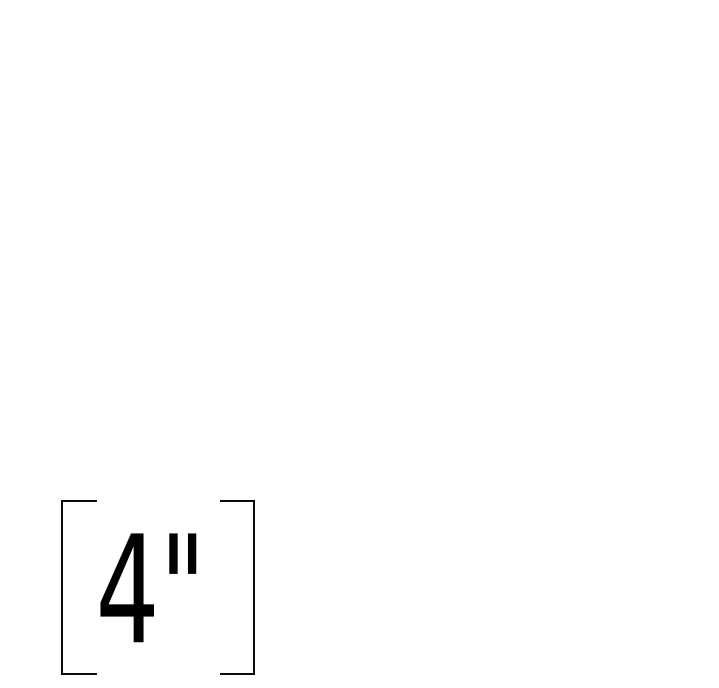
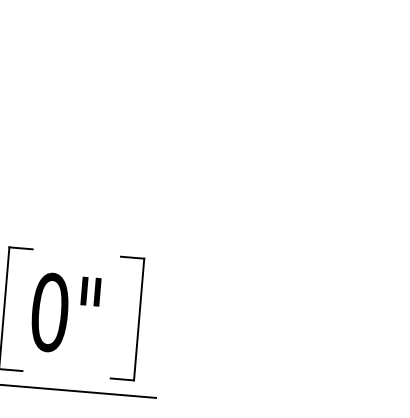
text: (126, 587) -> (49, 312), 4" -> 0"

